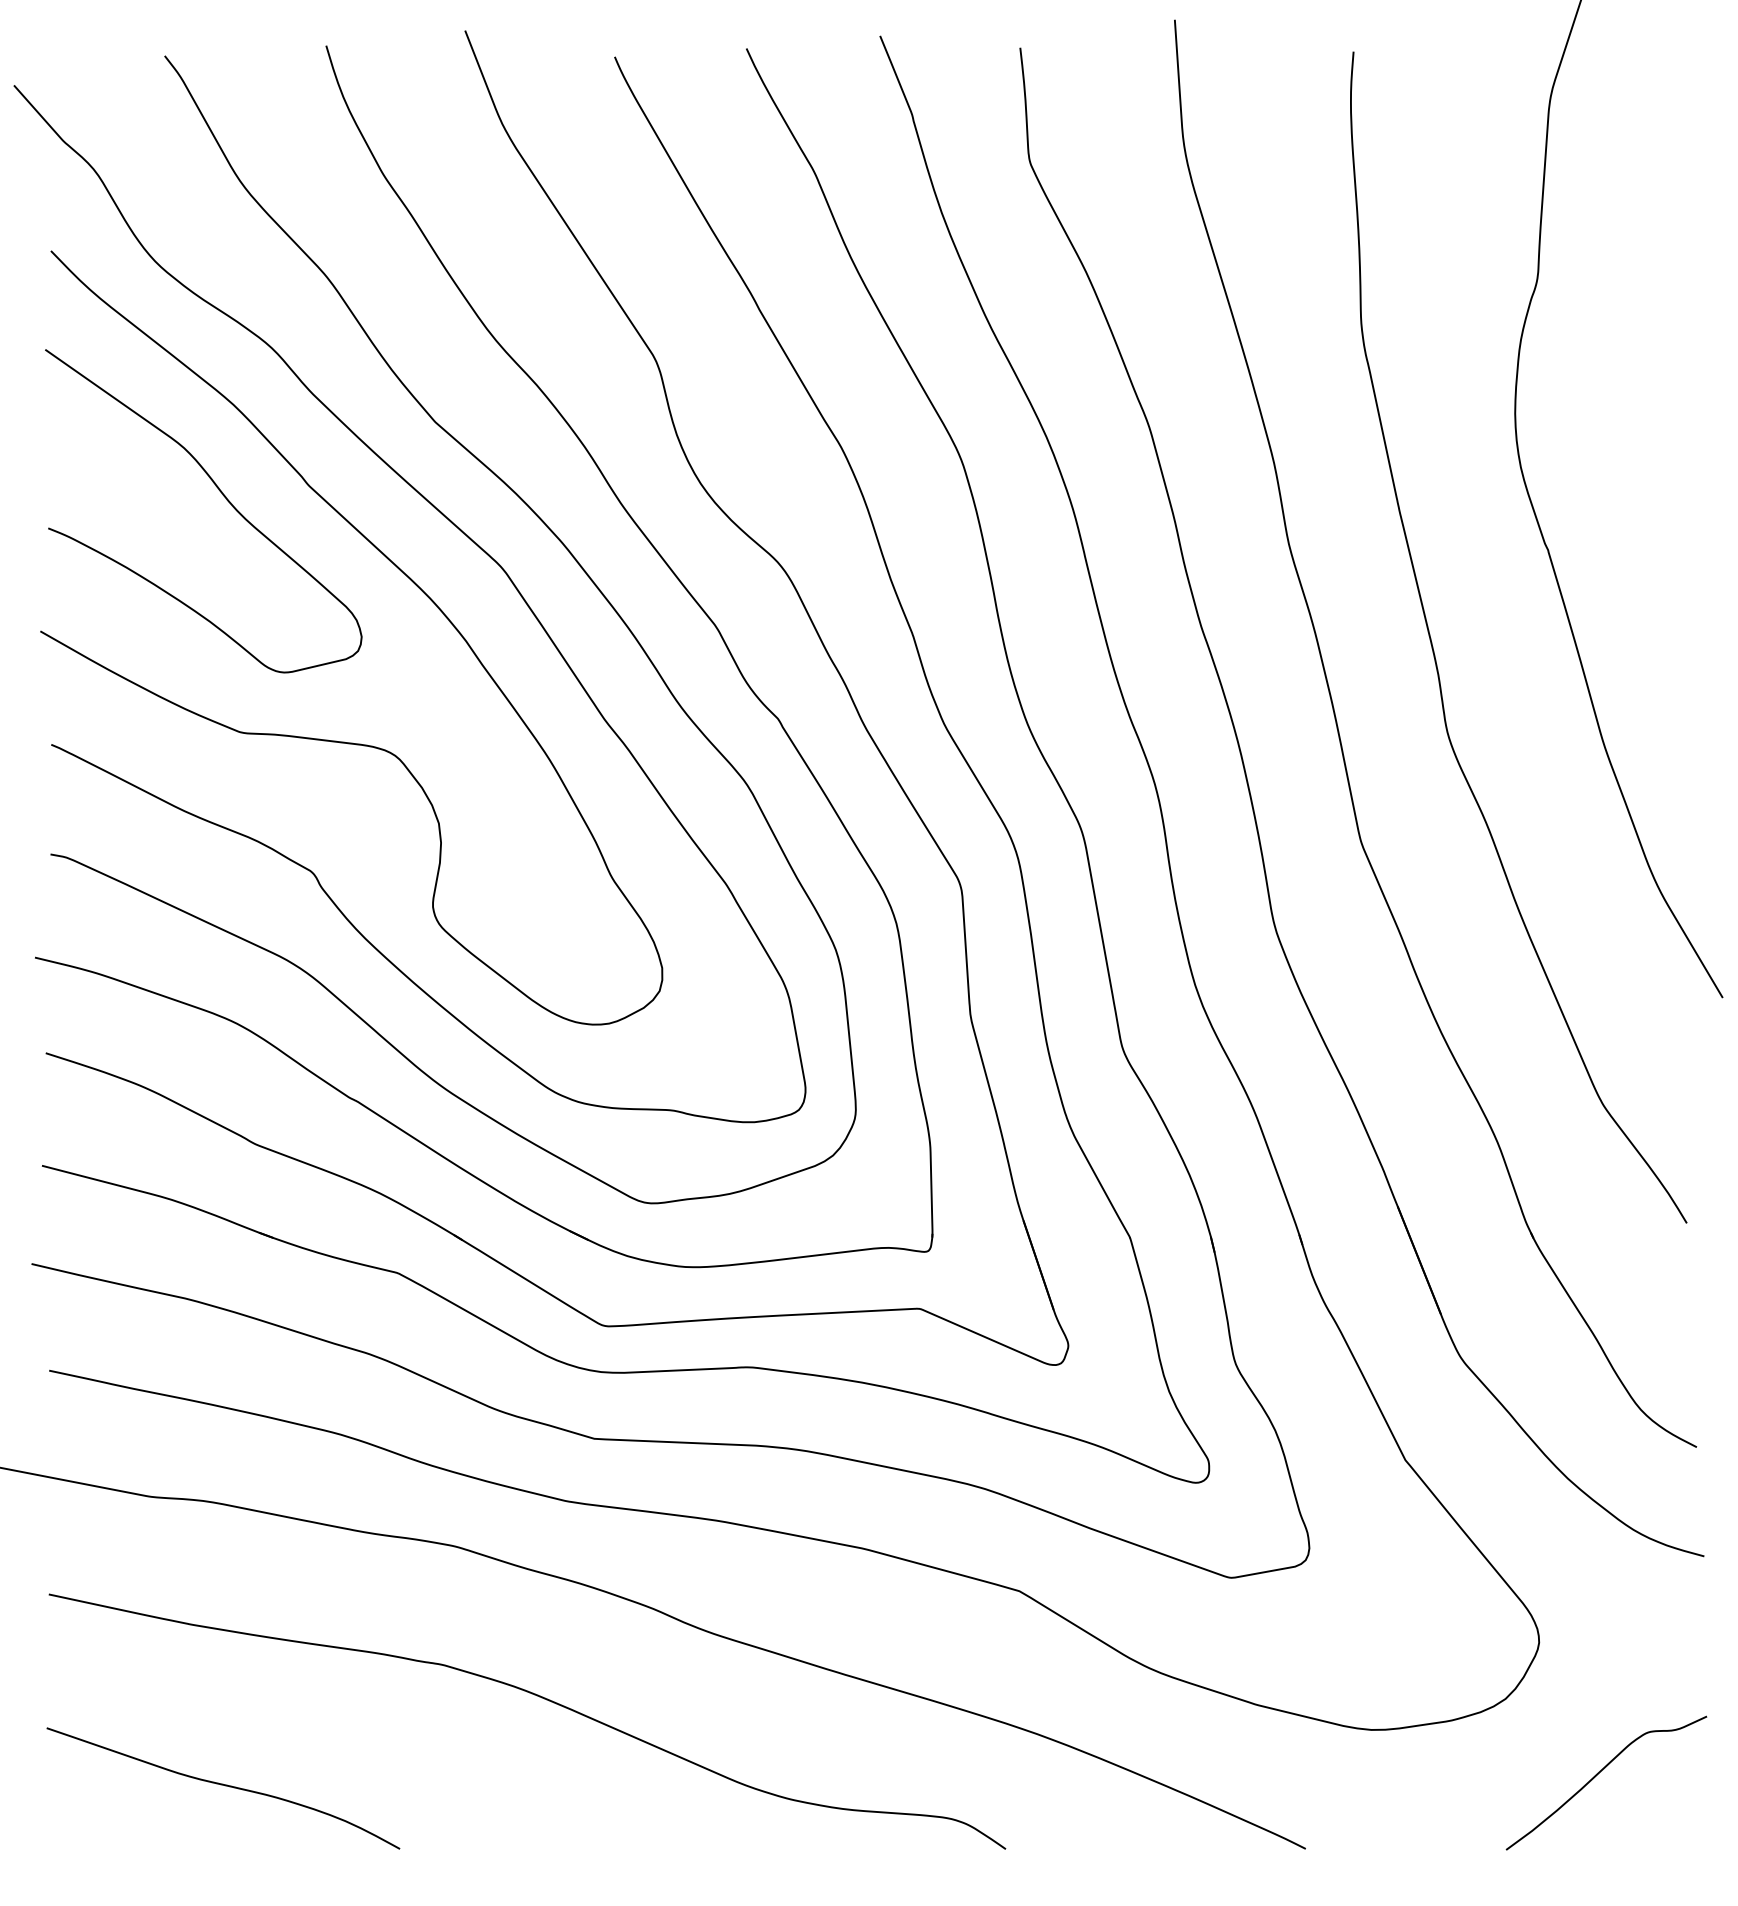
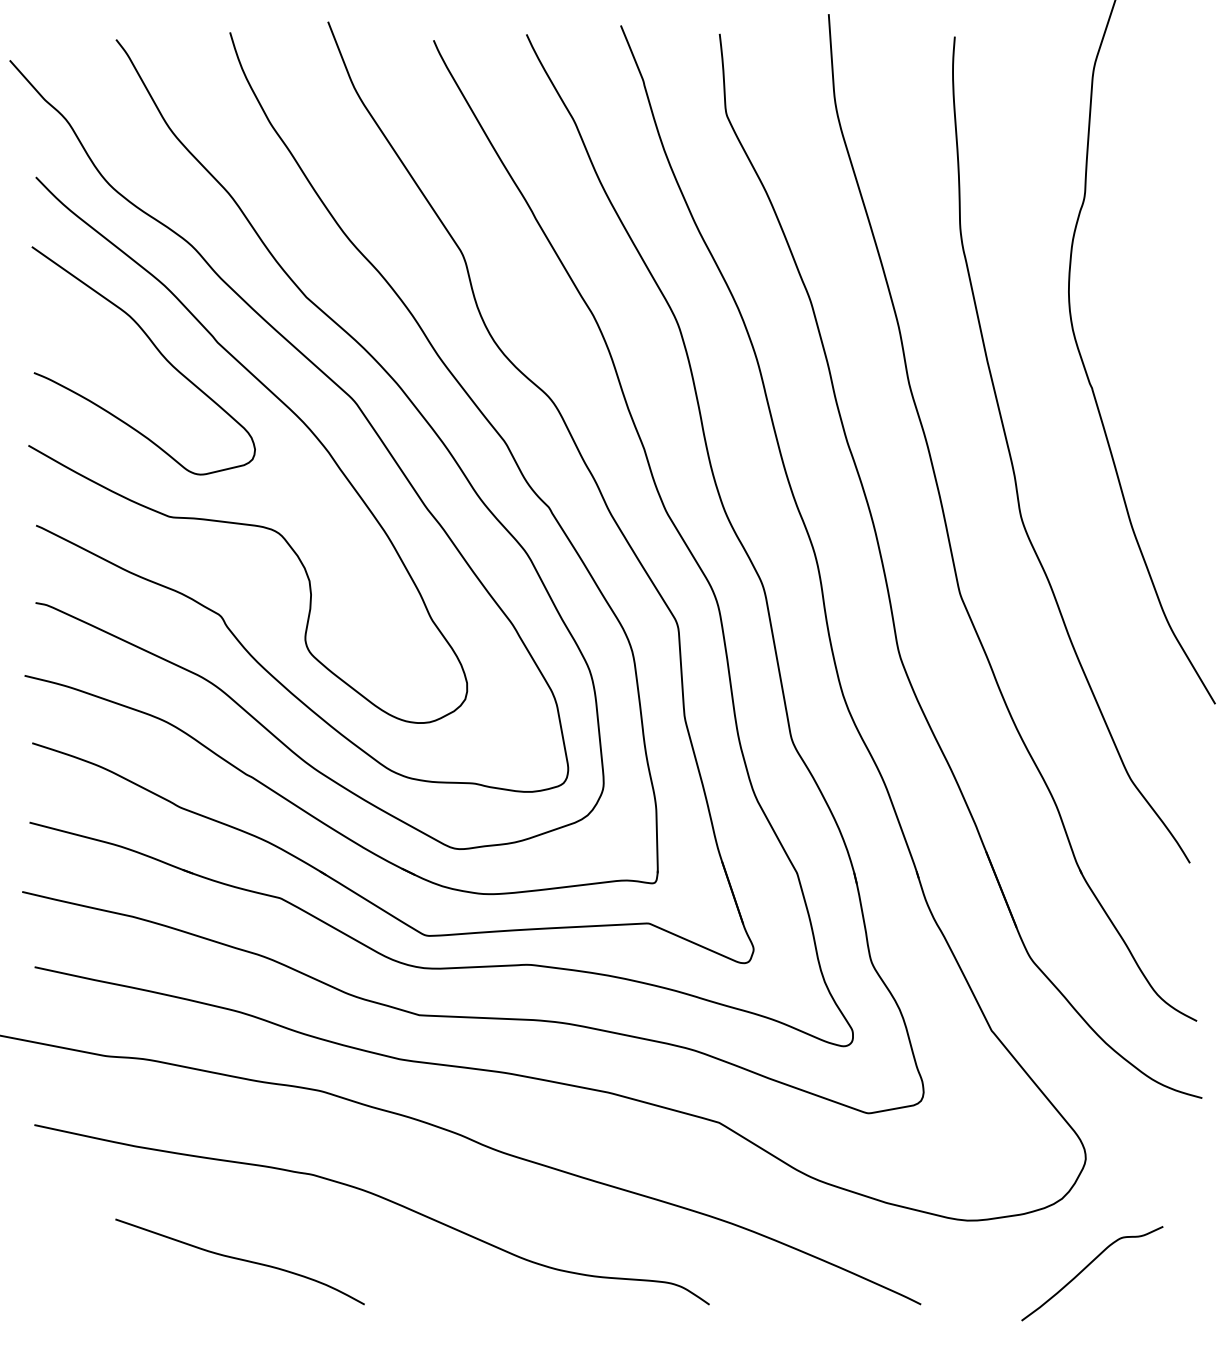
curve: (1598, 1774) -> (1086, 1267), moved
curve: (225, 1786) -> (241, 1260), moved

